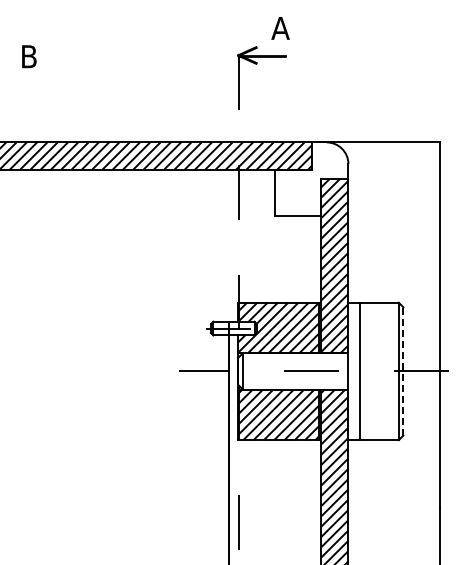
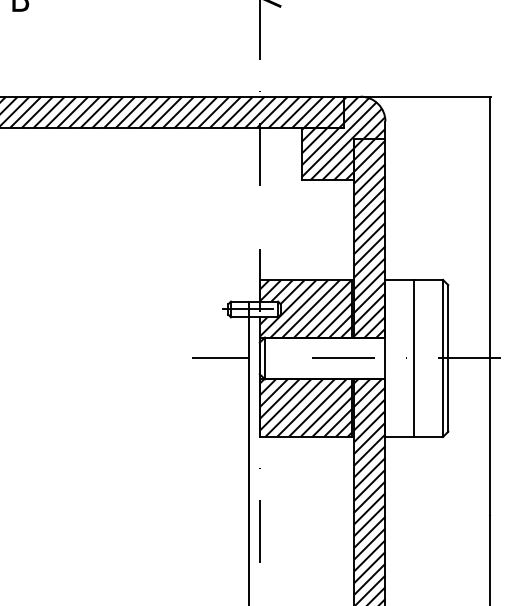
hatch: (311, 178) -> (343, 137), added
line: (403, 370) -> (448, 357), dashed -> solid
line: (359, 371) -> (414, 358), moved

